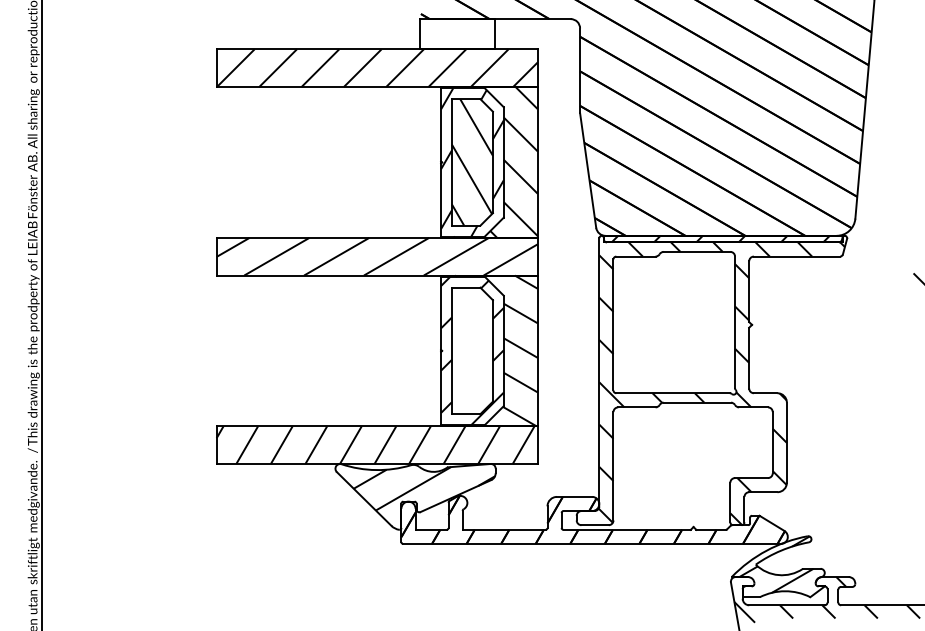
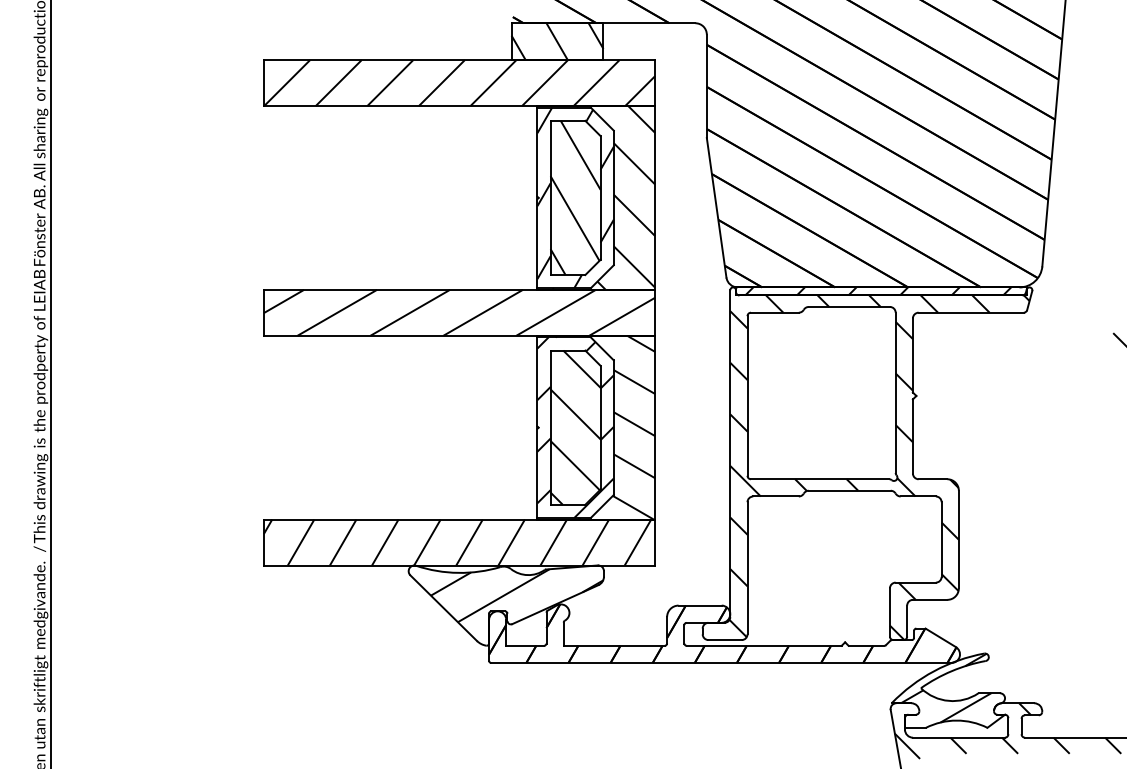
hatch: (457, 34) -> (557, 42), added
hatch: (471, 350) -> (574, 427), added

